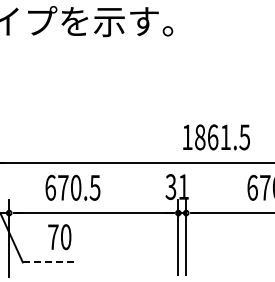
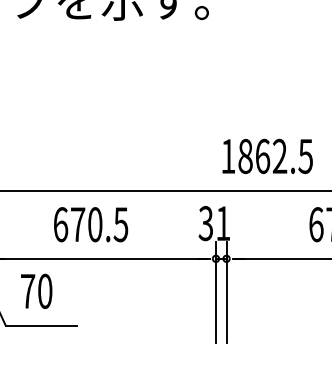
text: (225, 136) -> (279, 155), 1861.5 -> 1862.5
text: (72, 187) -> (90, 224), moved
text: (59, 237) -> (36, 291), moved
line: (49, 262) -> (41, 325), dashed -> solid

